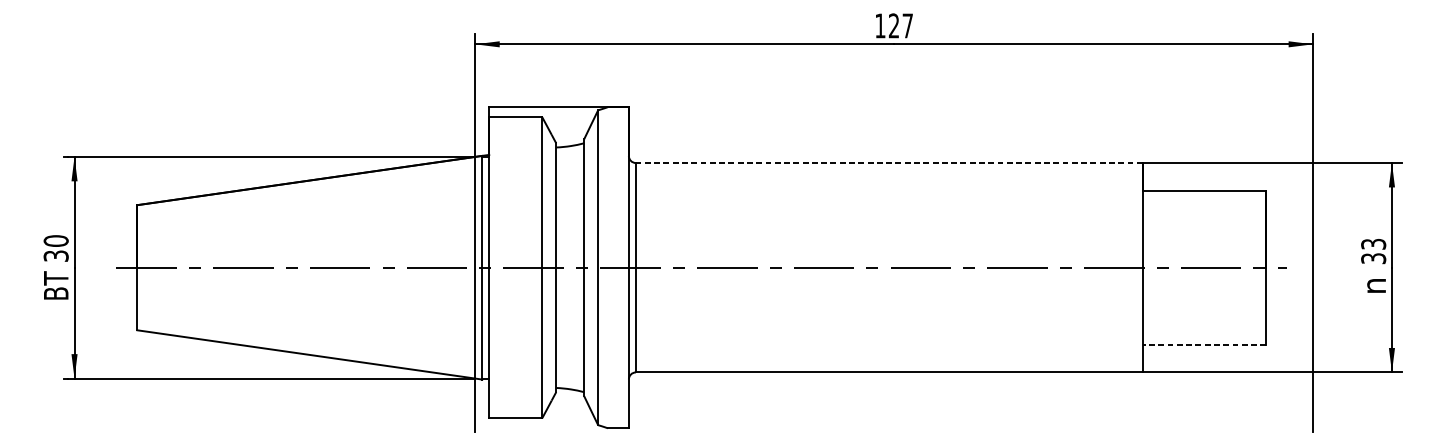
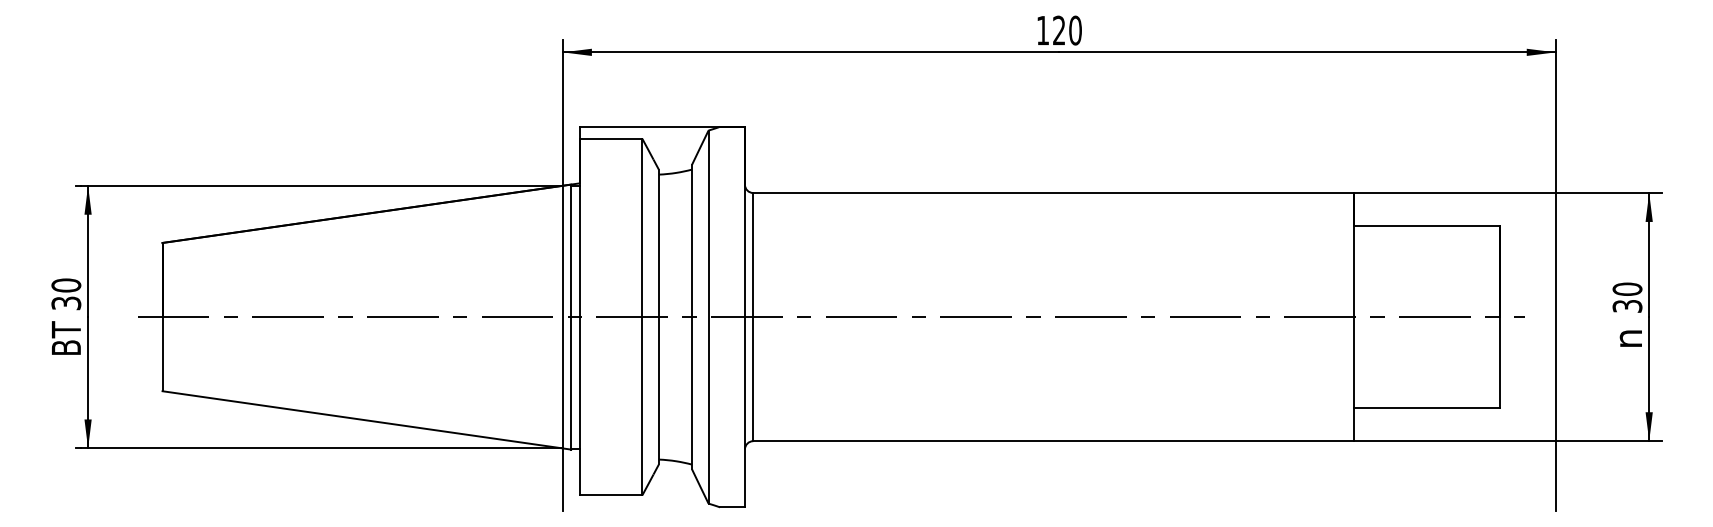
text: (907, 25) -> (1075, 30), 127 -> 120
line: (889, 163) -> (1053, 193), dashed -> solid
text: (1373, 243) -> (1627, 288), 33 -> 30
line: (1204, 344) -> (1426, 408), dashed -> solid

